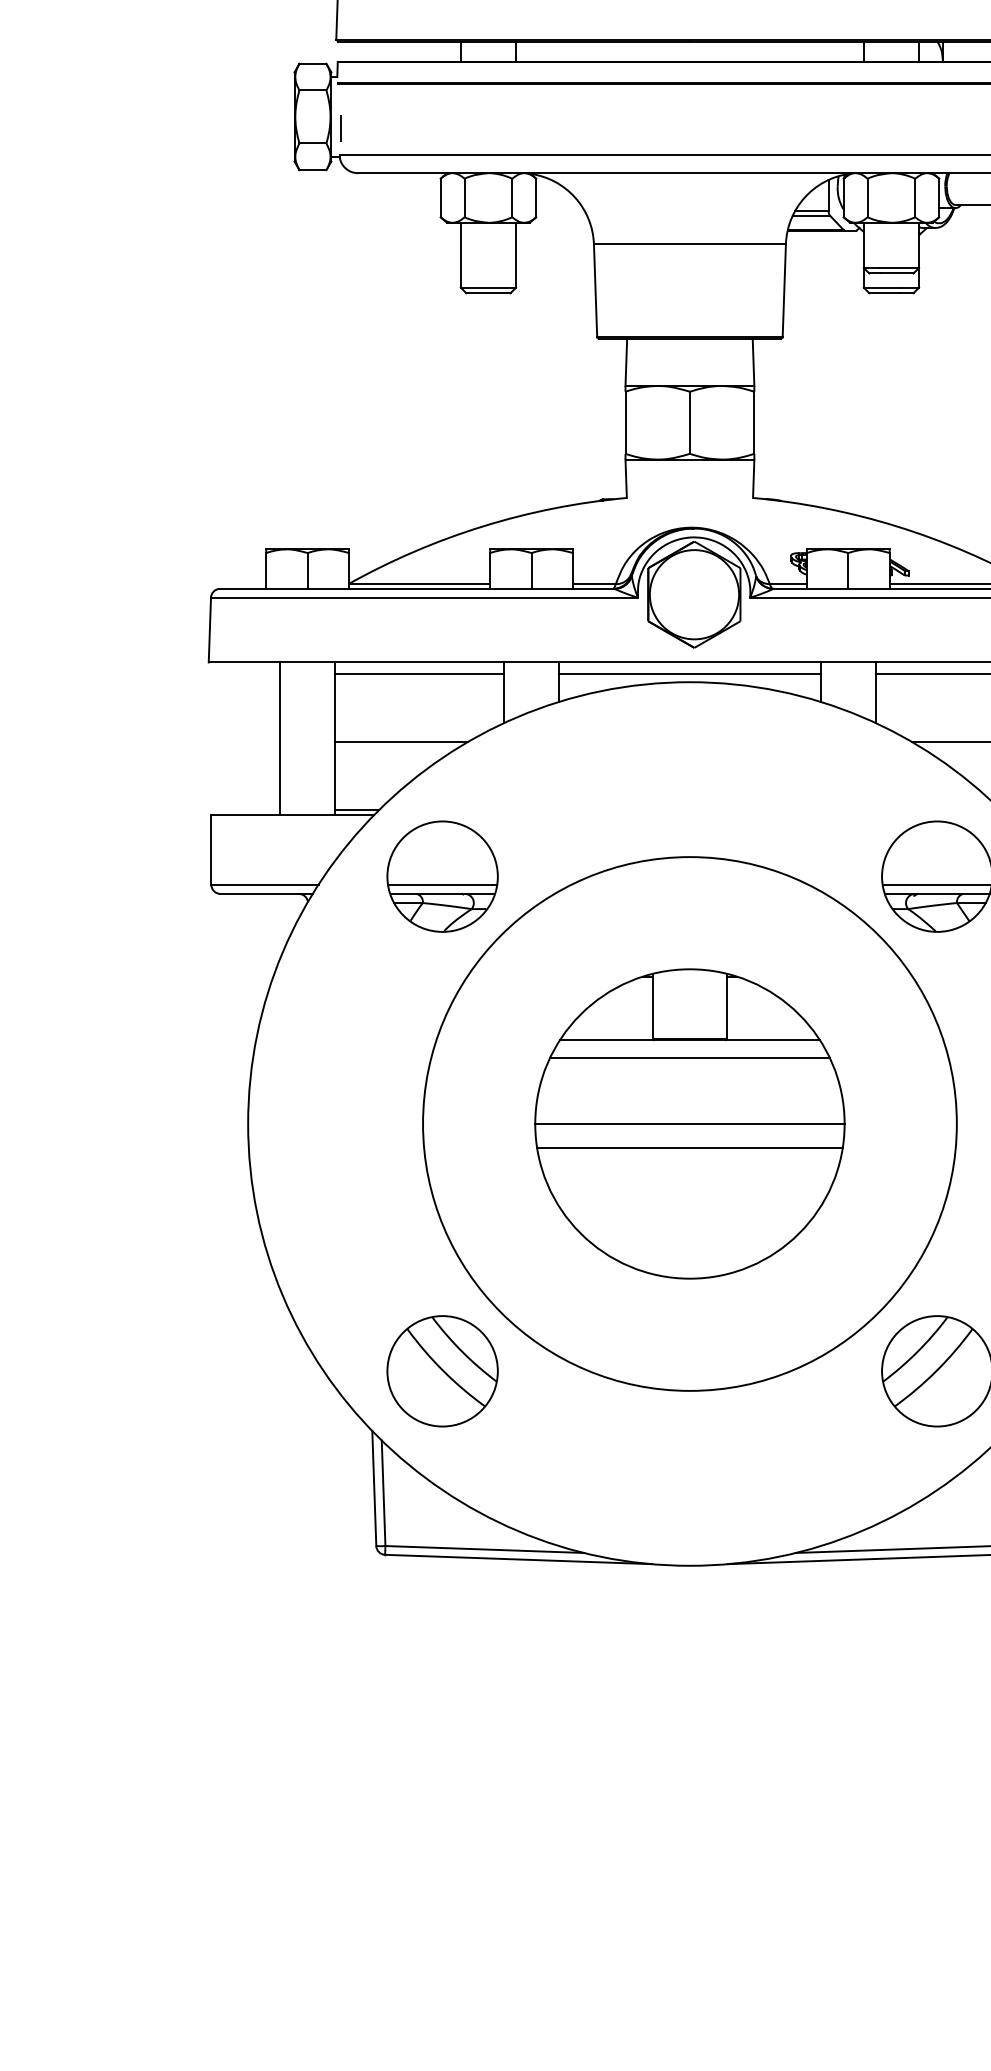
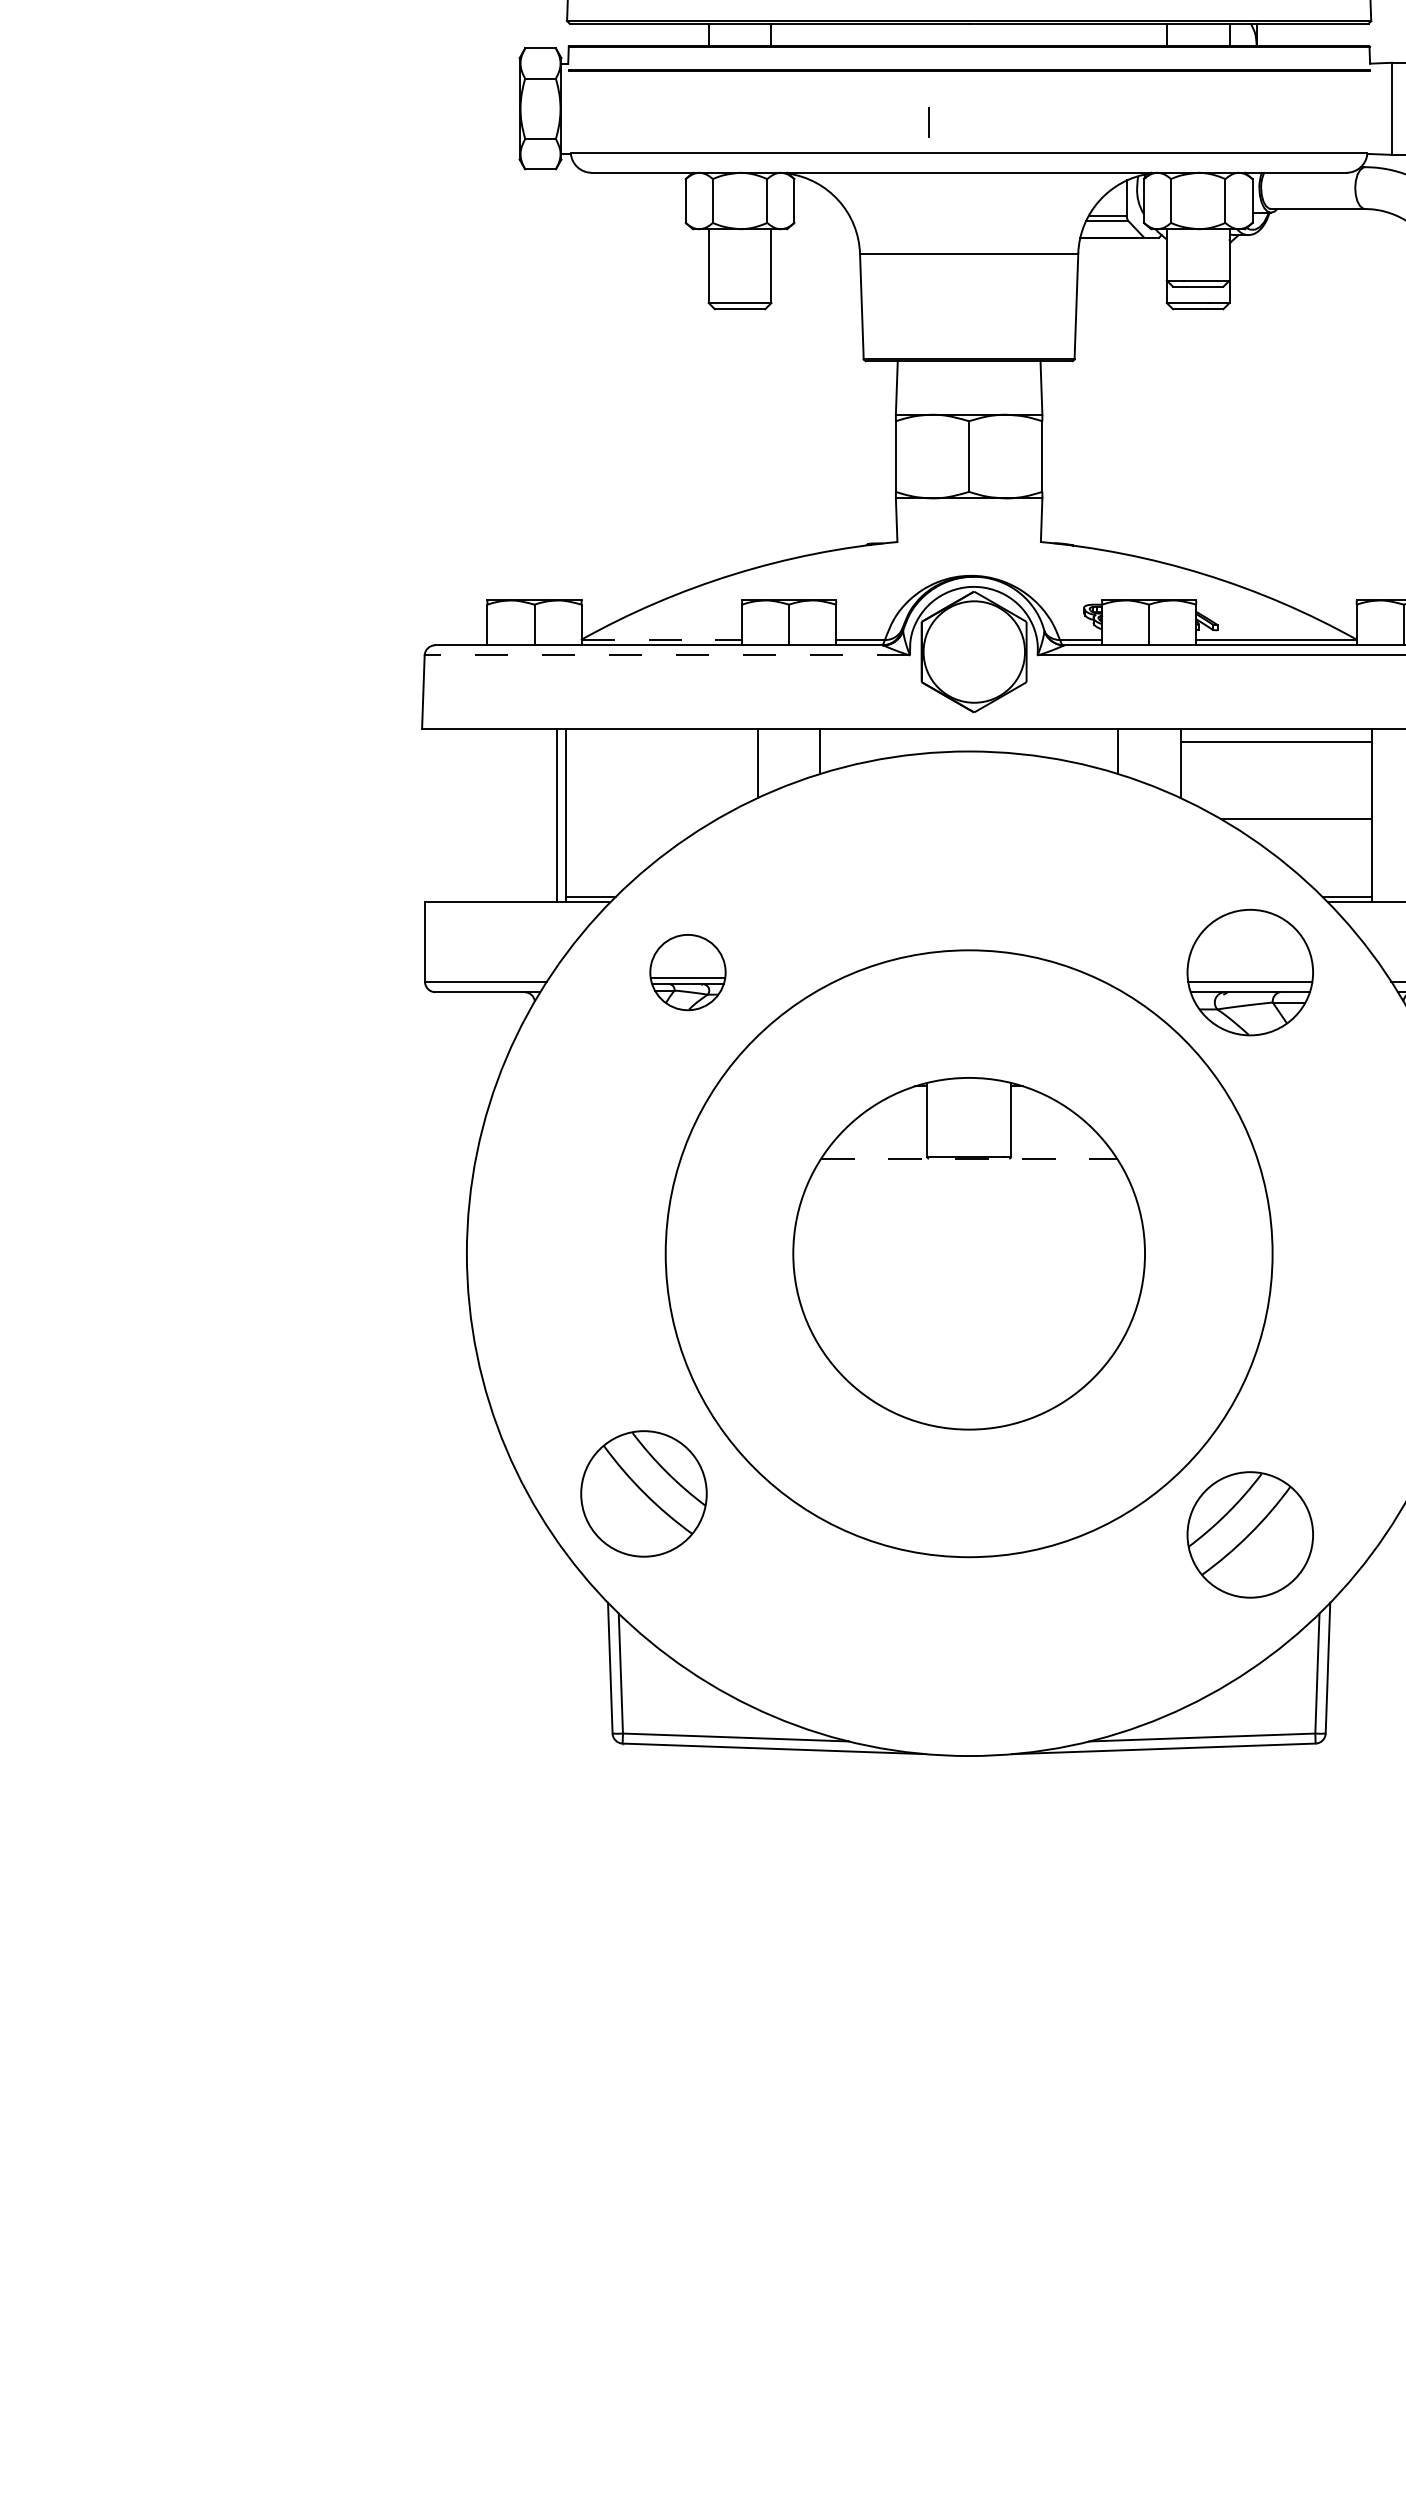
line: (340, 128) -> (928, 122), moved
line: (420, 584) -> (662, 640), solid -> dashed
line: (424, 597) -> (667, 655), solid -> dashed
line: (419, 673) -> (661, 741), removed
line: (689, 673) -> (968, 741), removed
line: (280, 738) -> (557, 815), moved
line: (401, 742) -> (641, 819), removed
part: (442, 876) -> (687, 972), size x0.6
line: (690, 1040) -> (969, 1158), solid -> dashed
line: (690, 1057) -> (969, 1178), removed
line: (690, 1123) -> (969, 1253), removed
line: (689, 1147) -> (968, 1280), removed
part: (442, 1370) -> (643, 1493), moved

